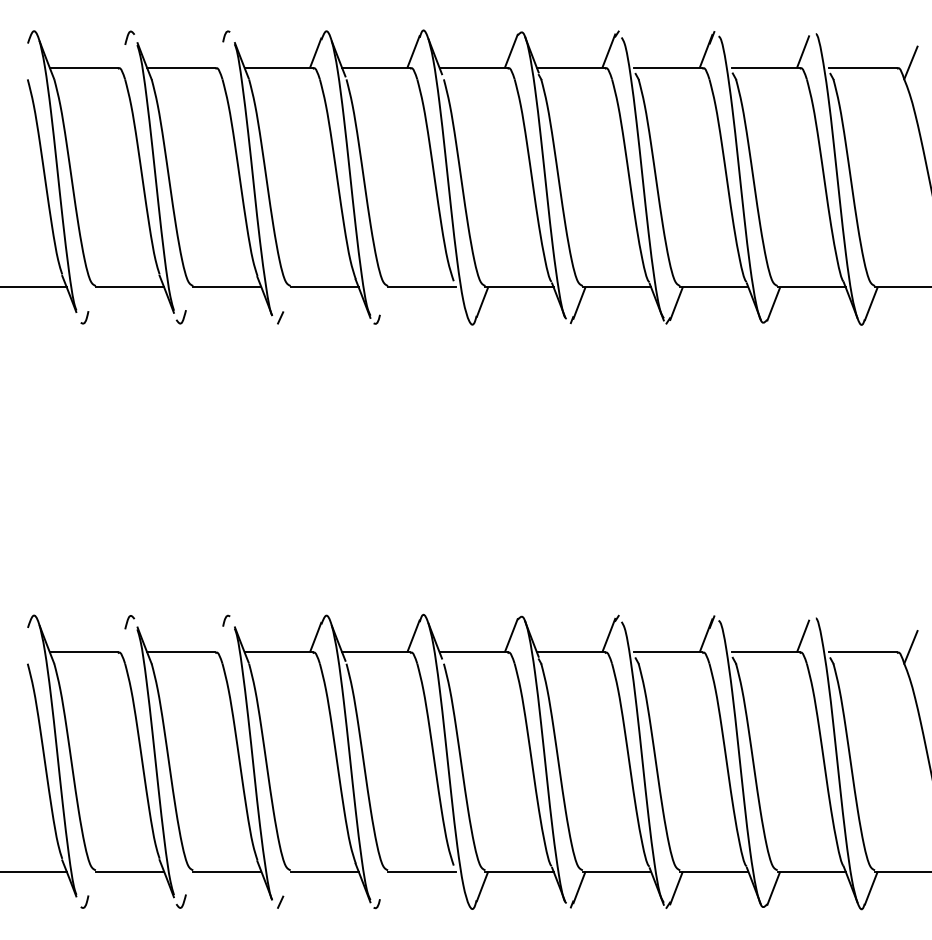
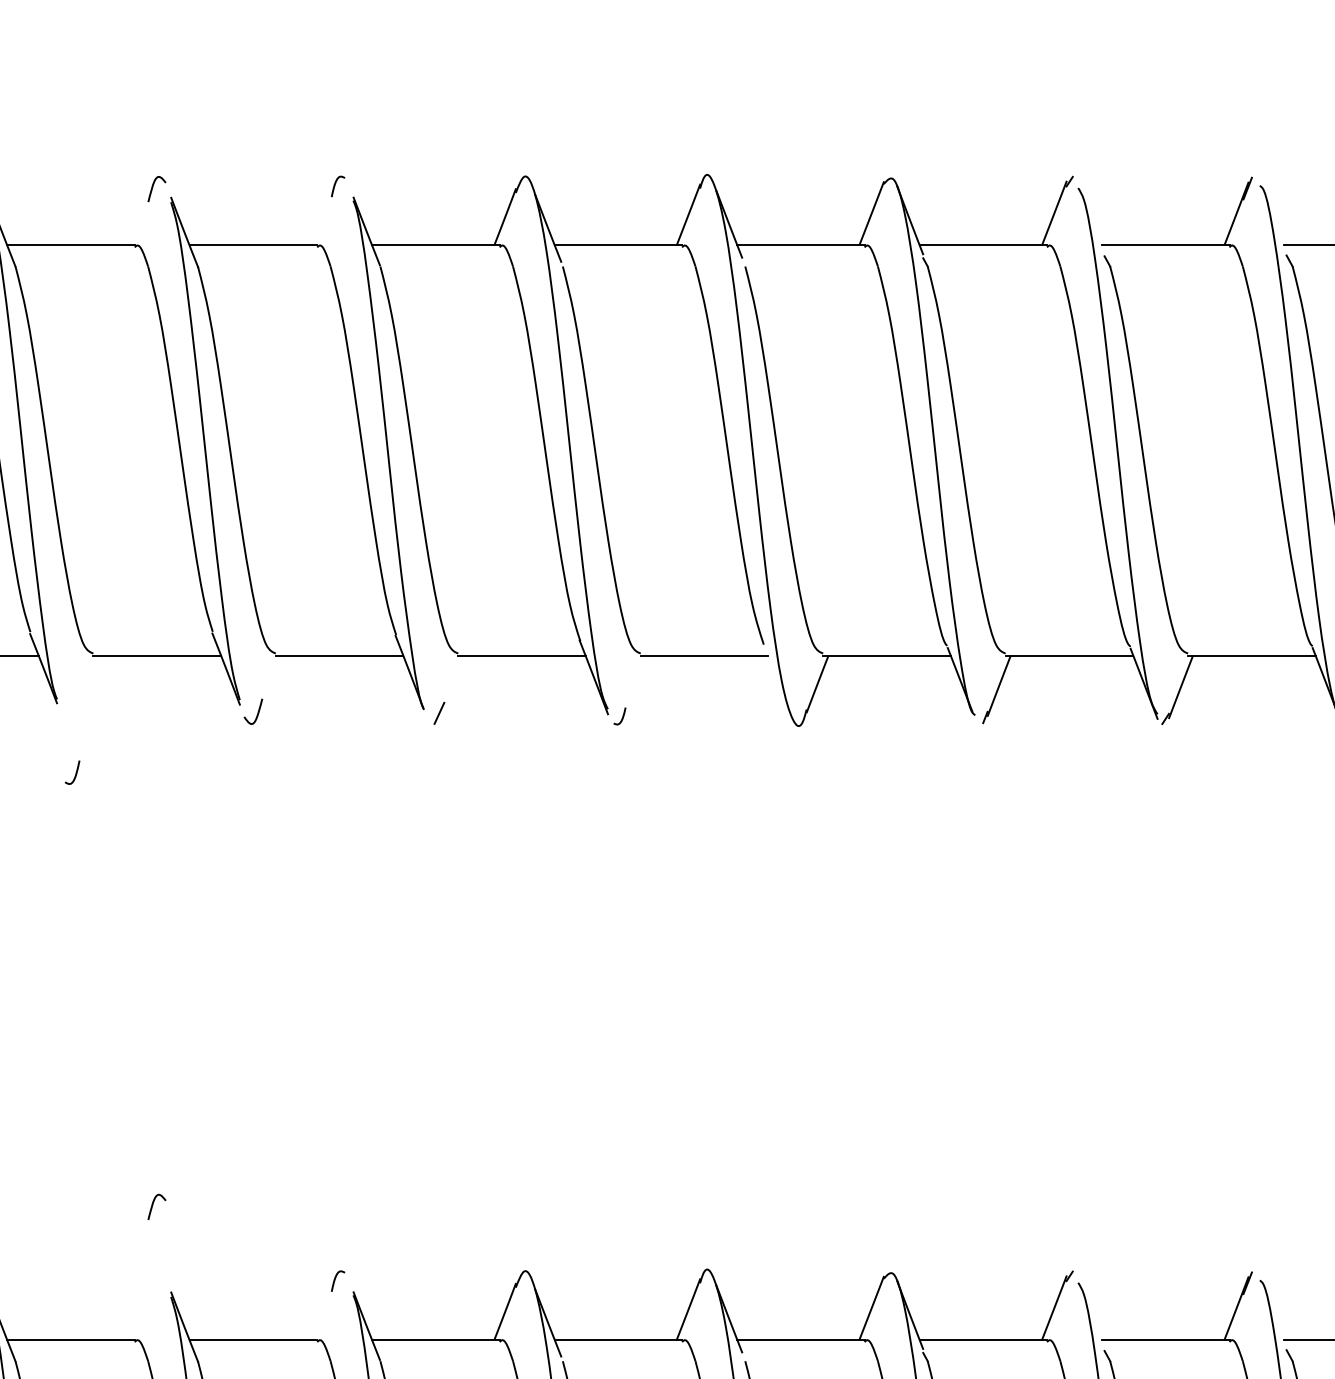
curve: (85, 318) -> (73, 774), moved
curve: (128, 621) -> (154, 1205), moved

